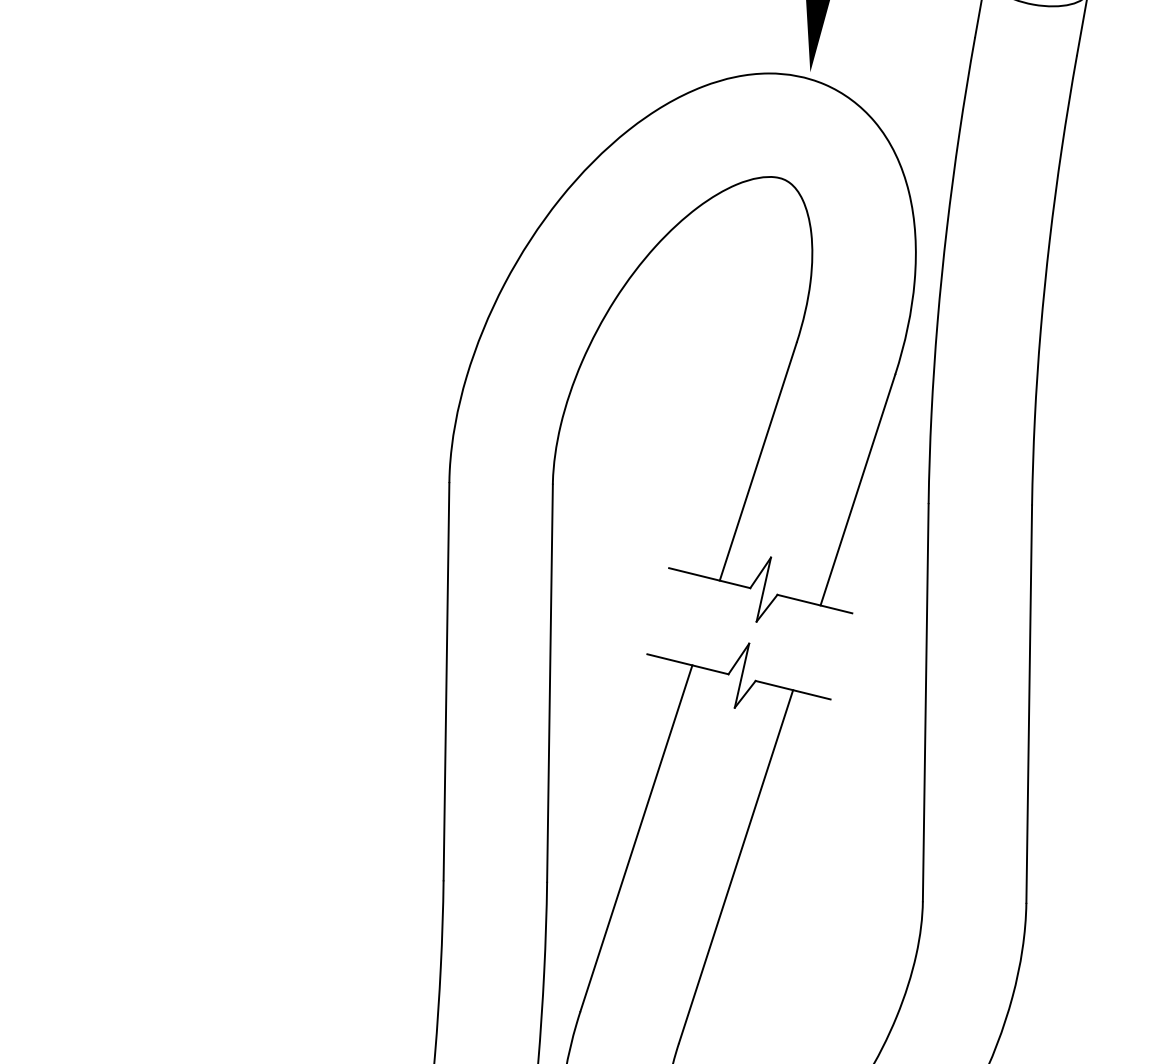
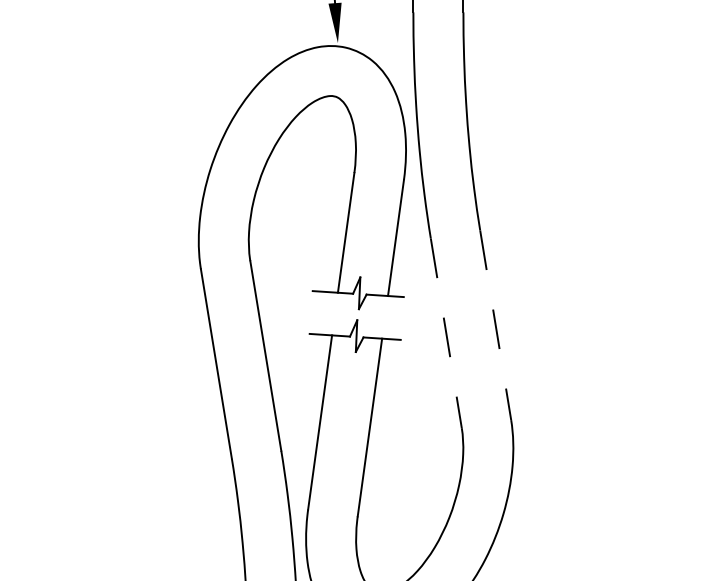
line: (926, 702) -> (446, 333), solid -> dashed
line: (1028, 704) -> (495, 325), solid -> dashed

